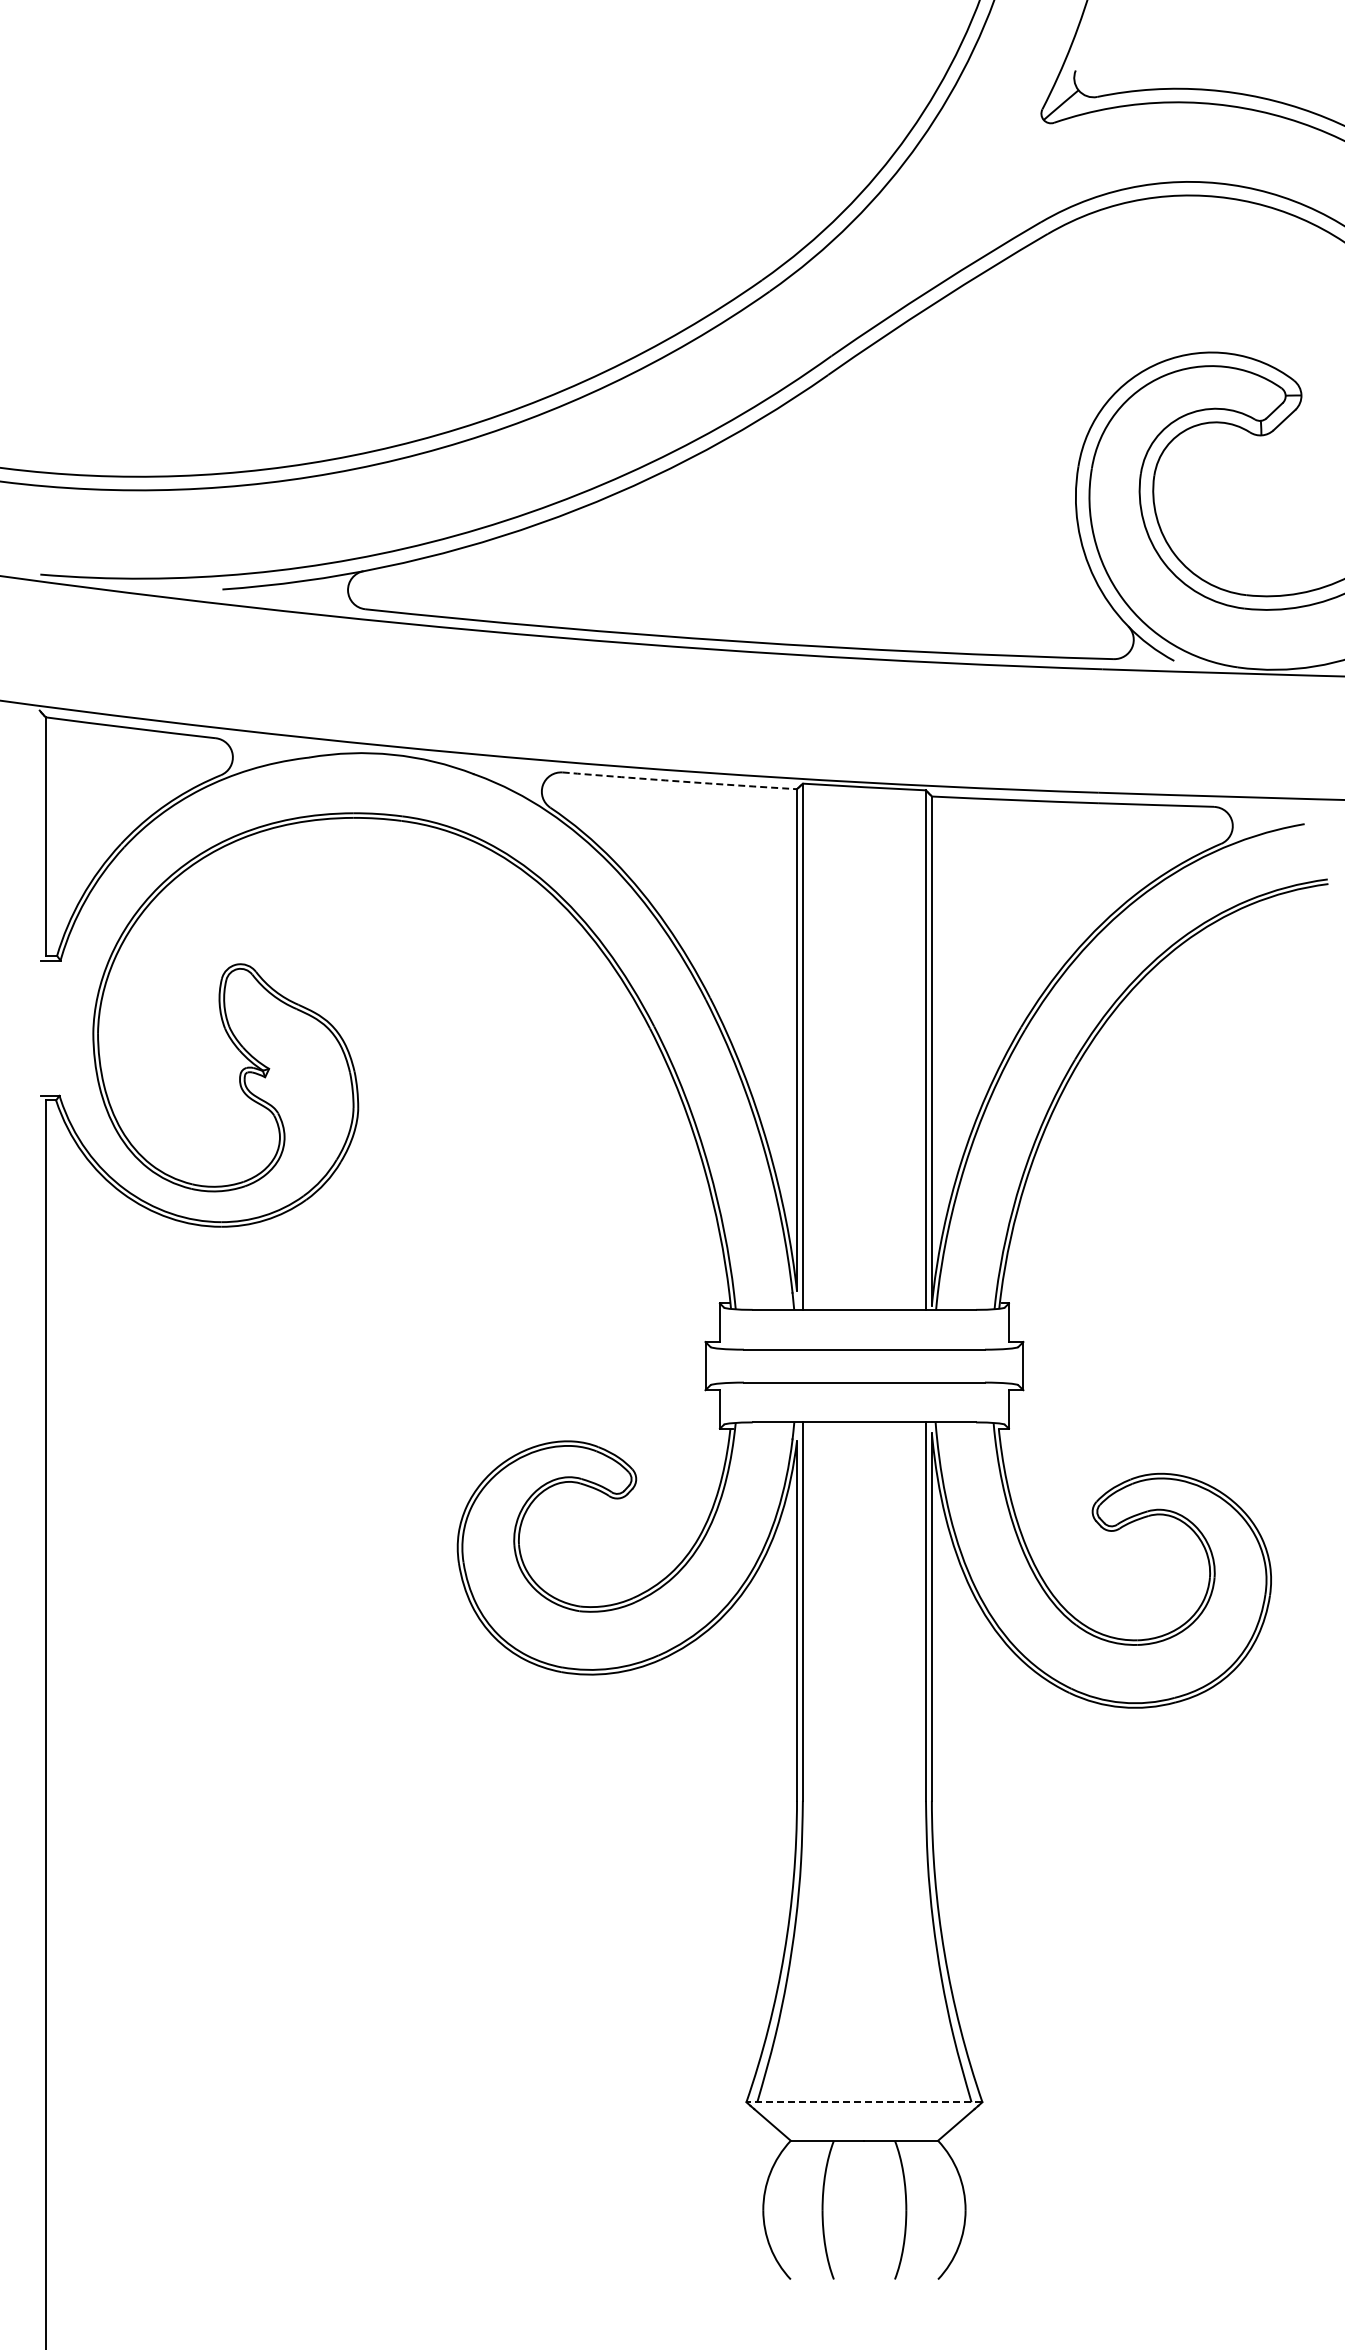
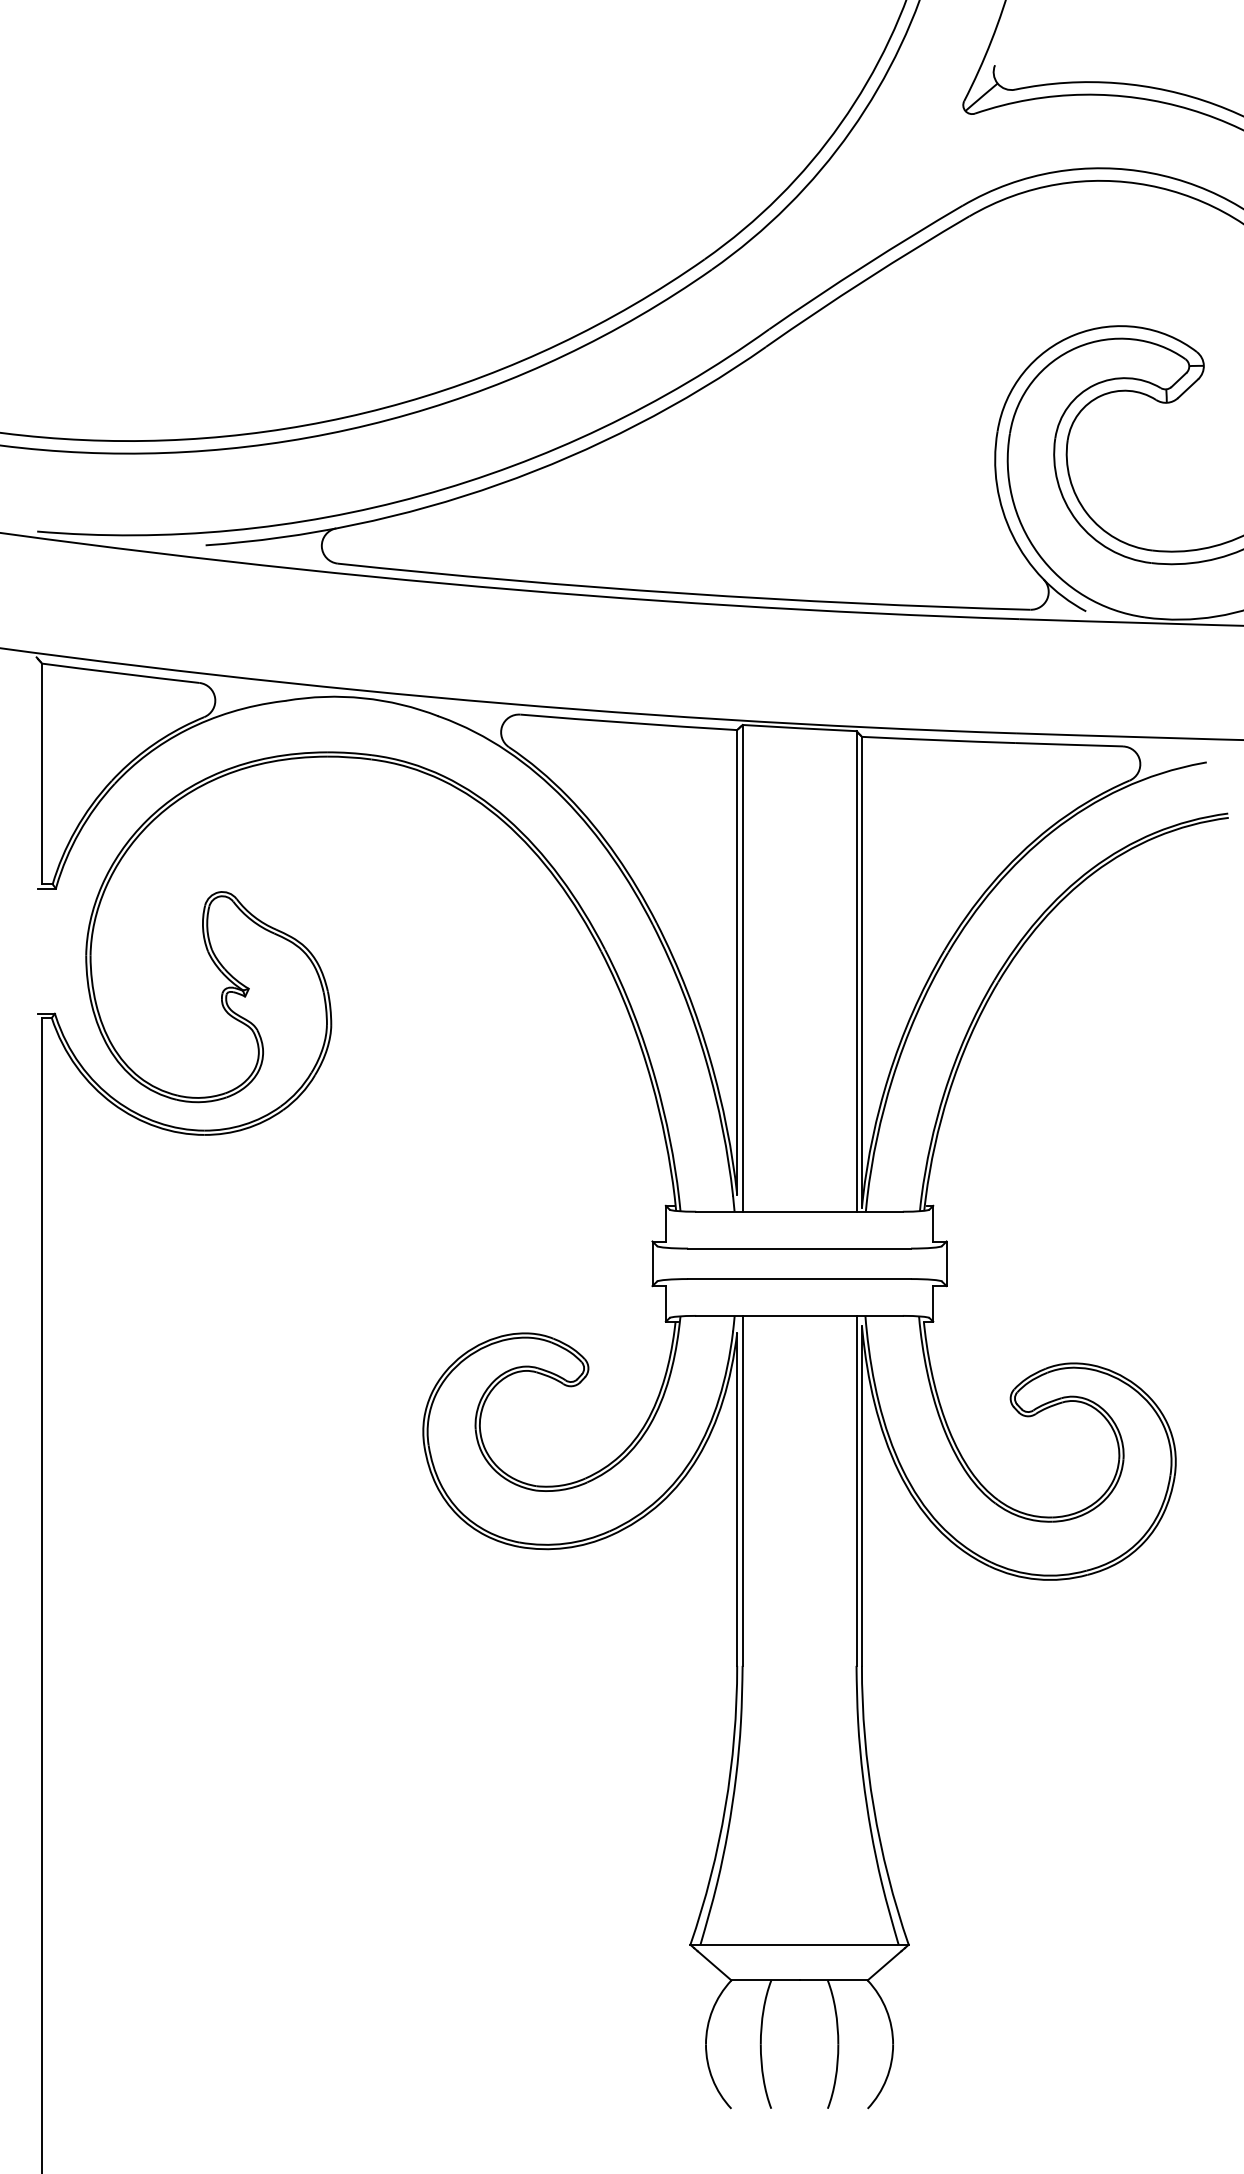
arc: (679, 781) -> (628, 722), dashed -> solid
line: (863, 2102) -> (798, 1945), dashed -> solid

